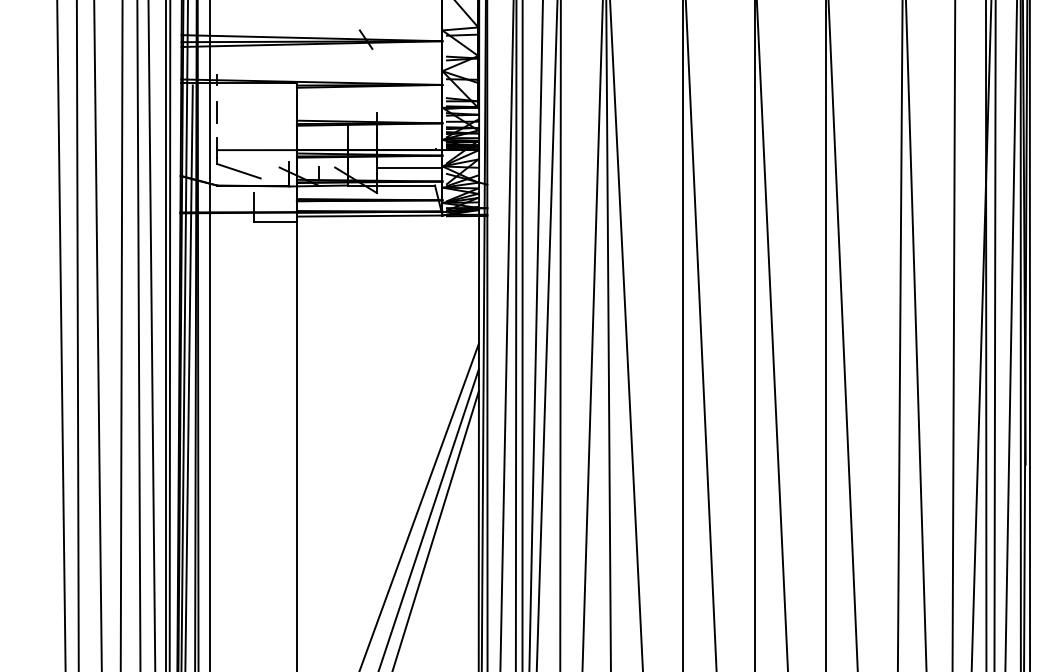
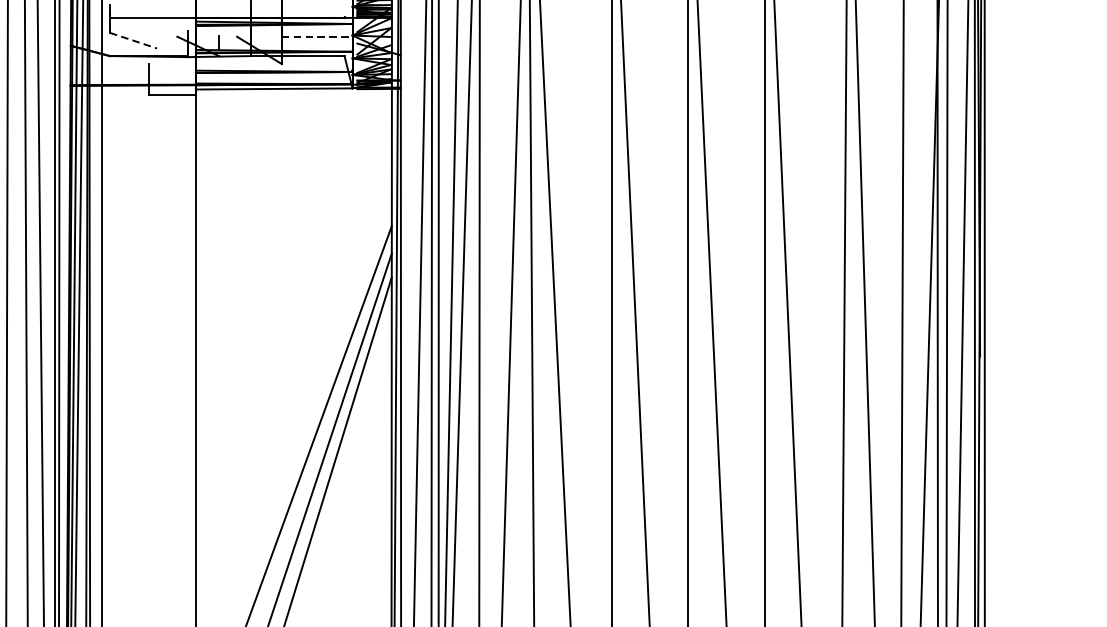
line: (409, 168) -> (317, 37), solid -> dashed
line: (239, 171) -> (134, 40), solid -> dashed

